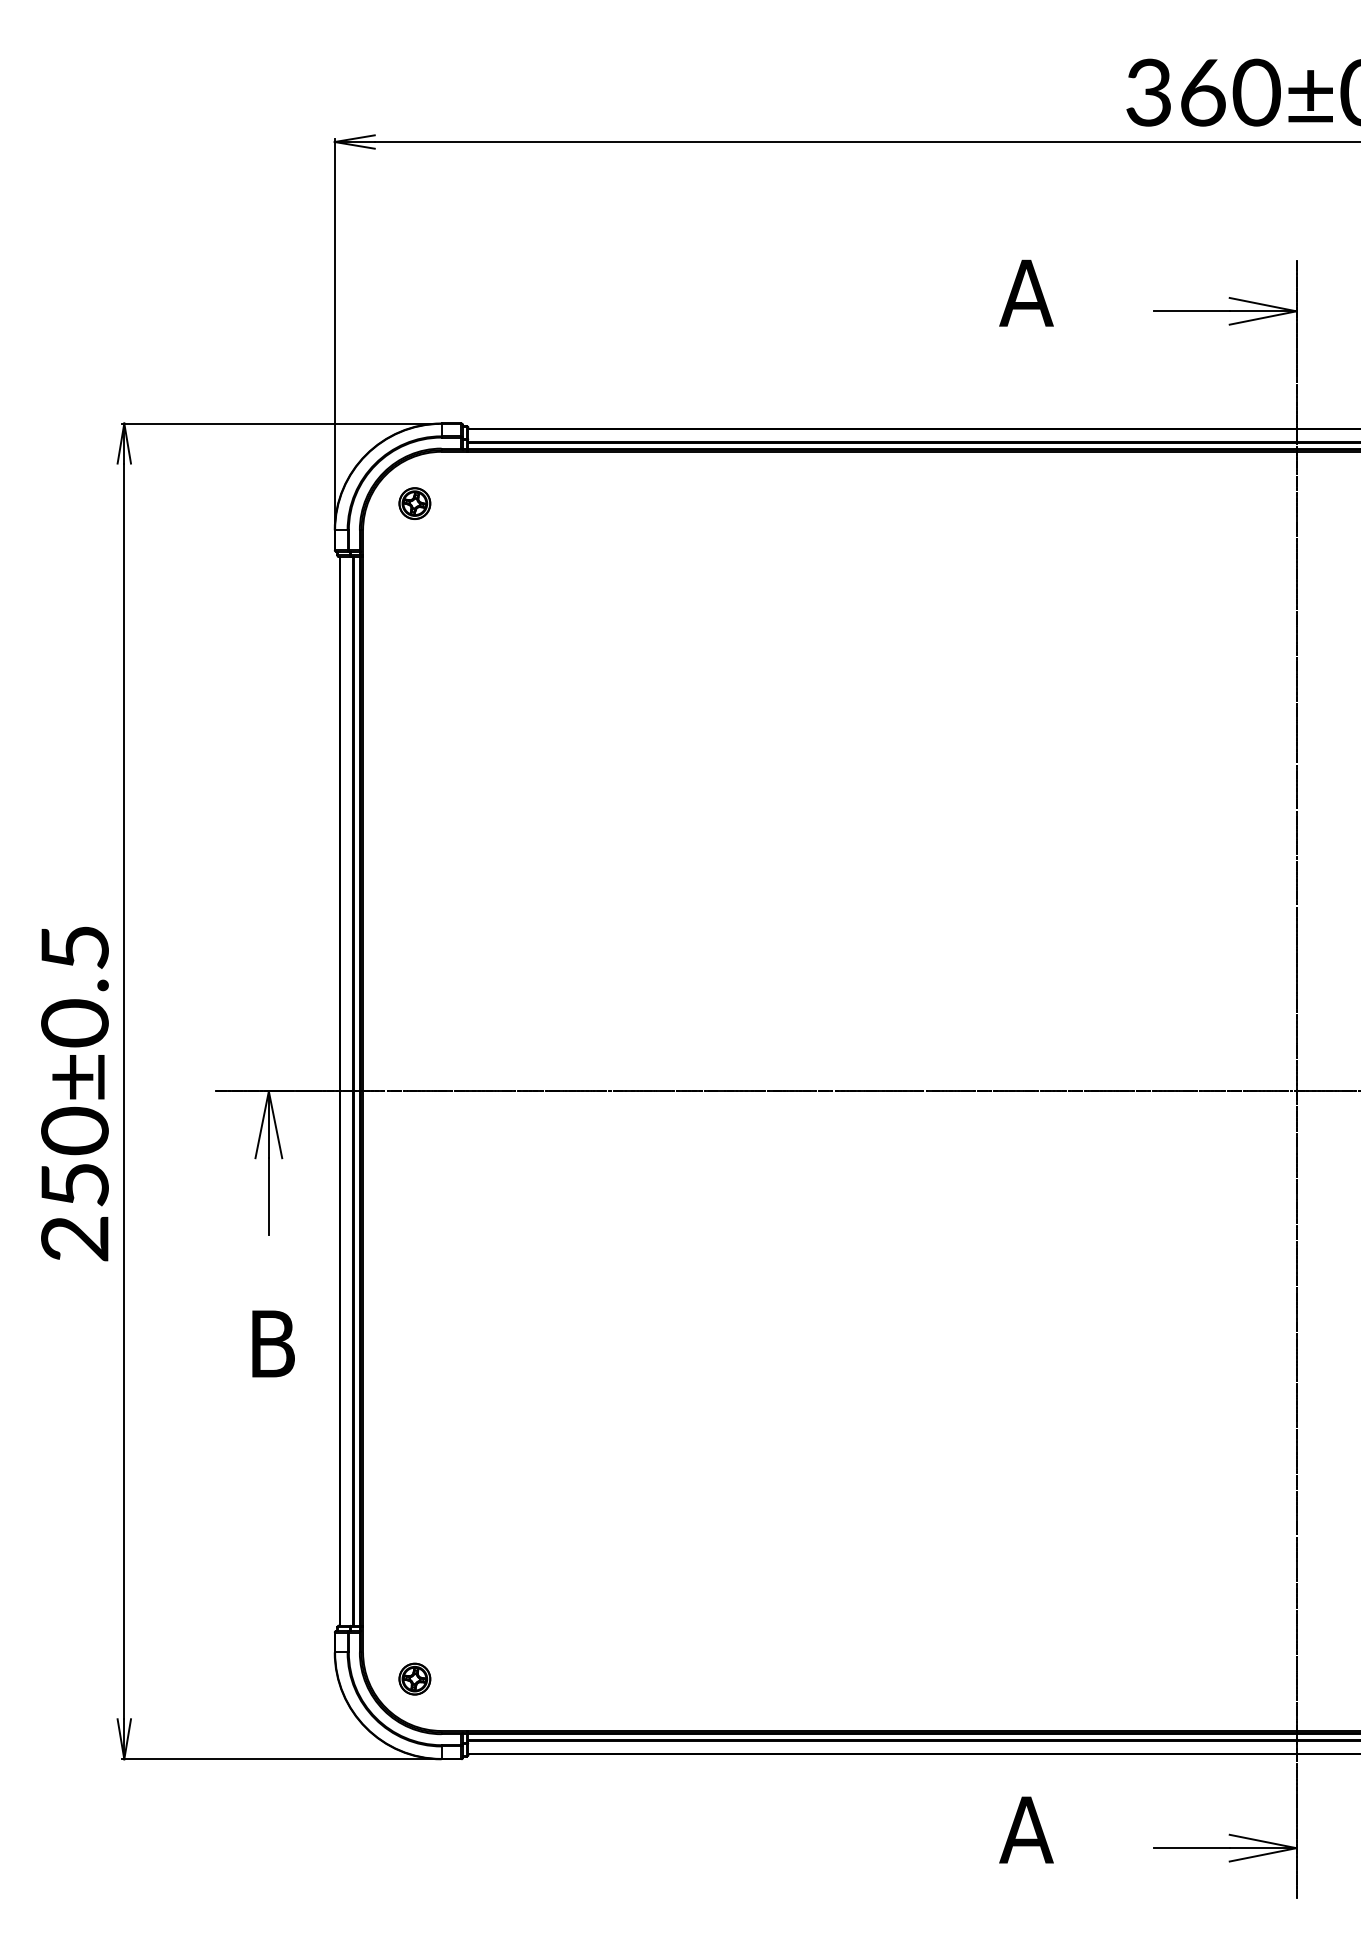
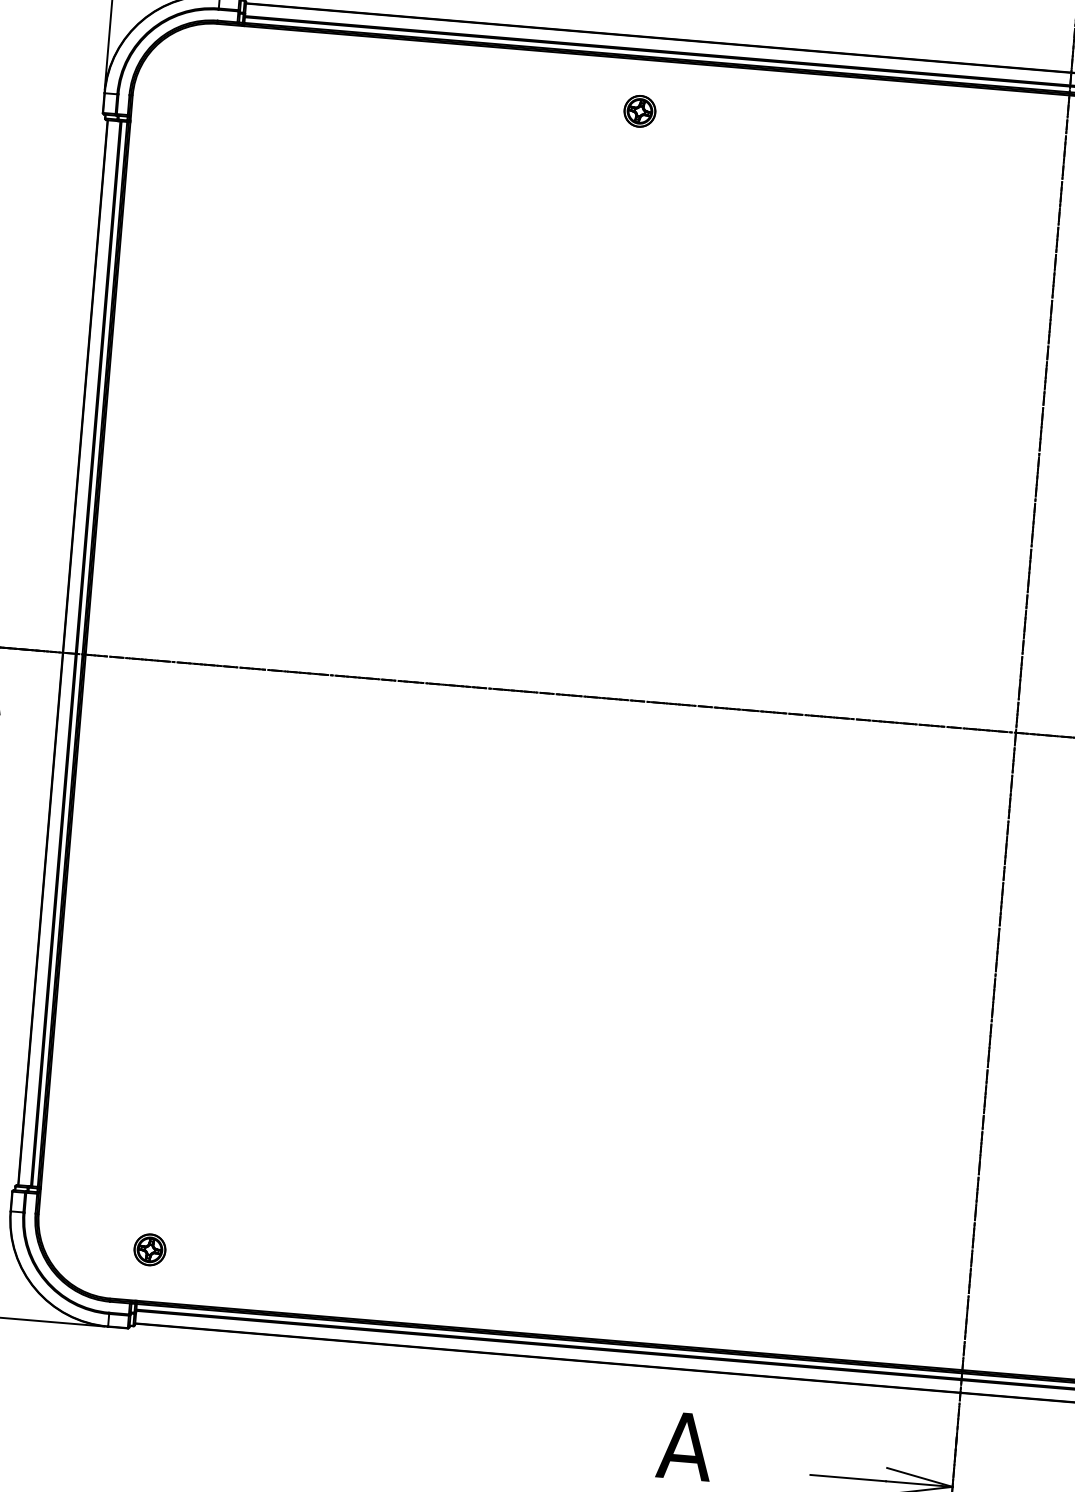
part: (414, 503) -> (639, 111), moved
part: (414, 1678) -> (149, 1249), moved

